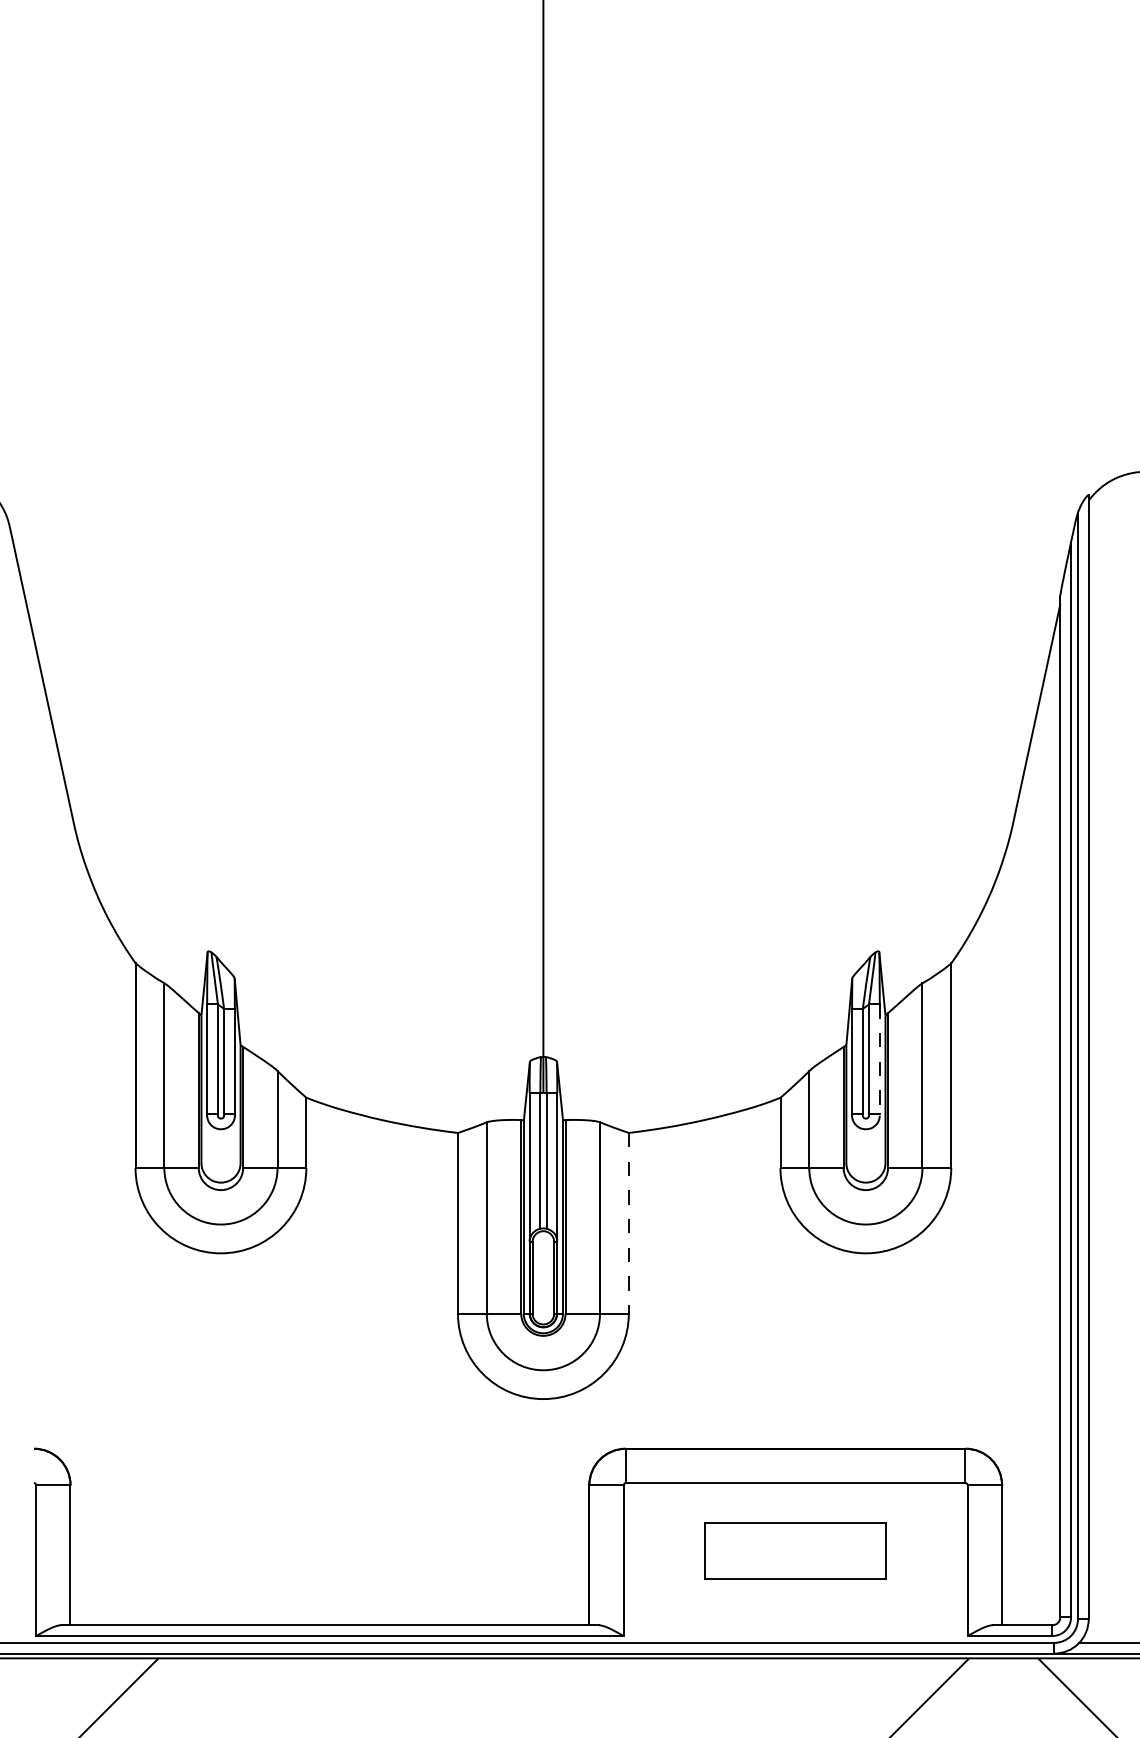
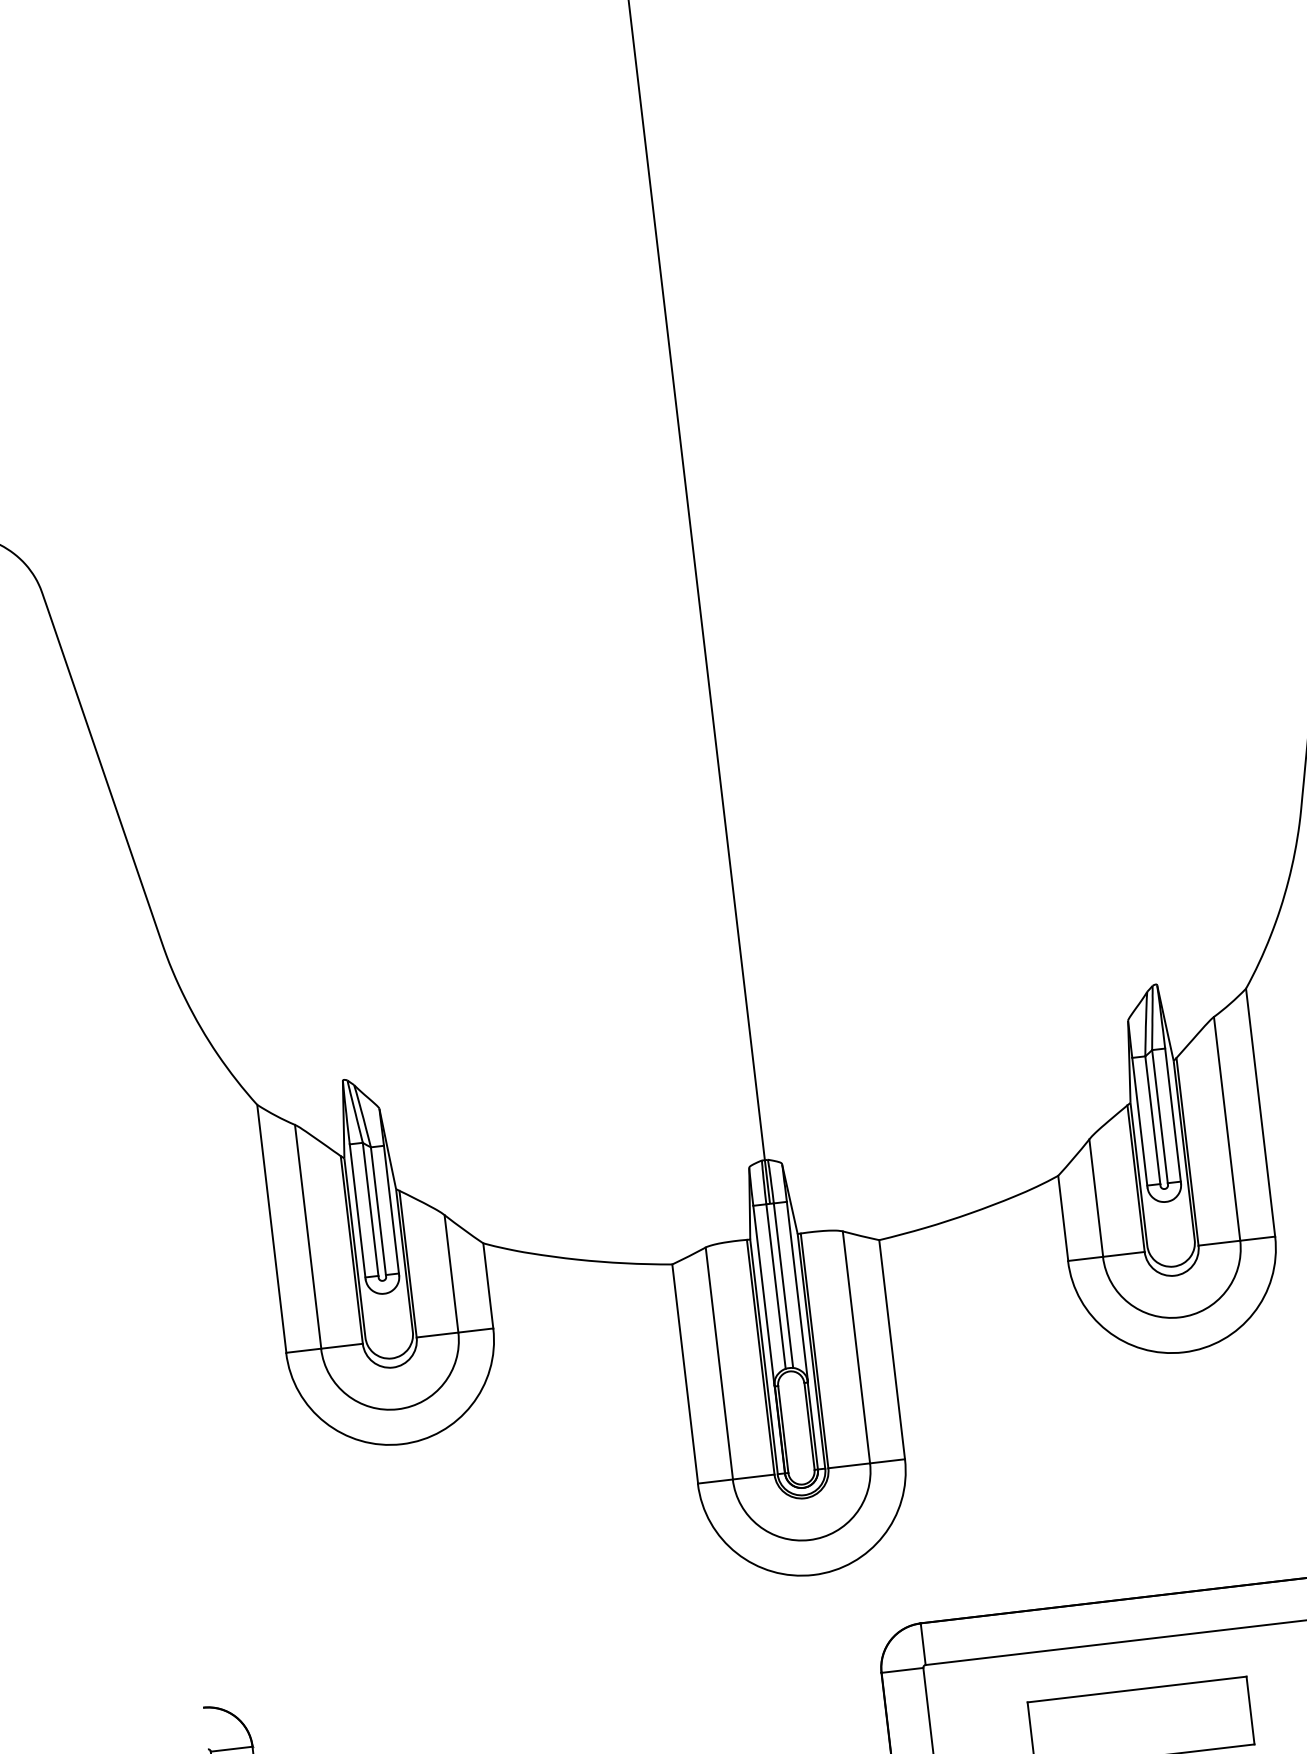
line: (879, 1060) -> (1172, 1116), dashed -> solid
line: (628, 1223) -> (891, 1349), dashed -> solid

